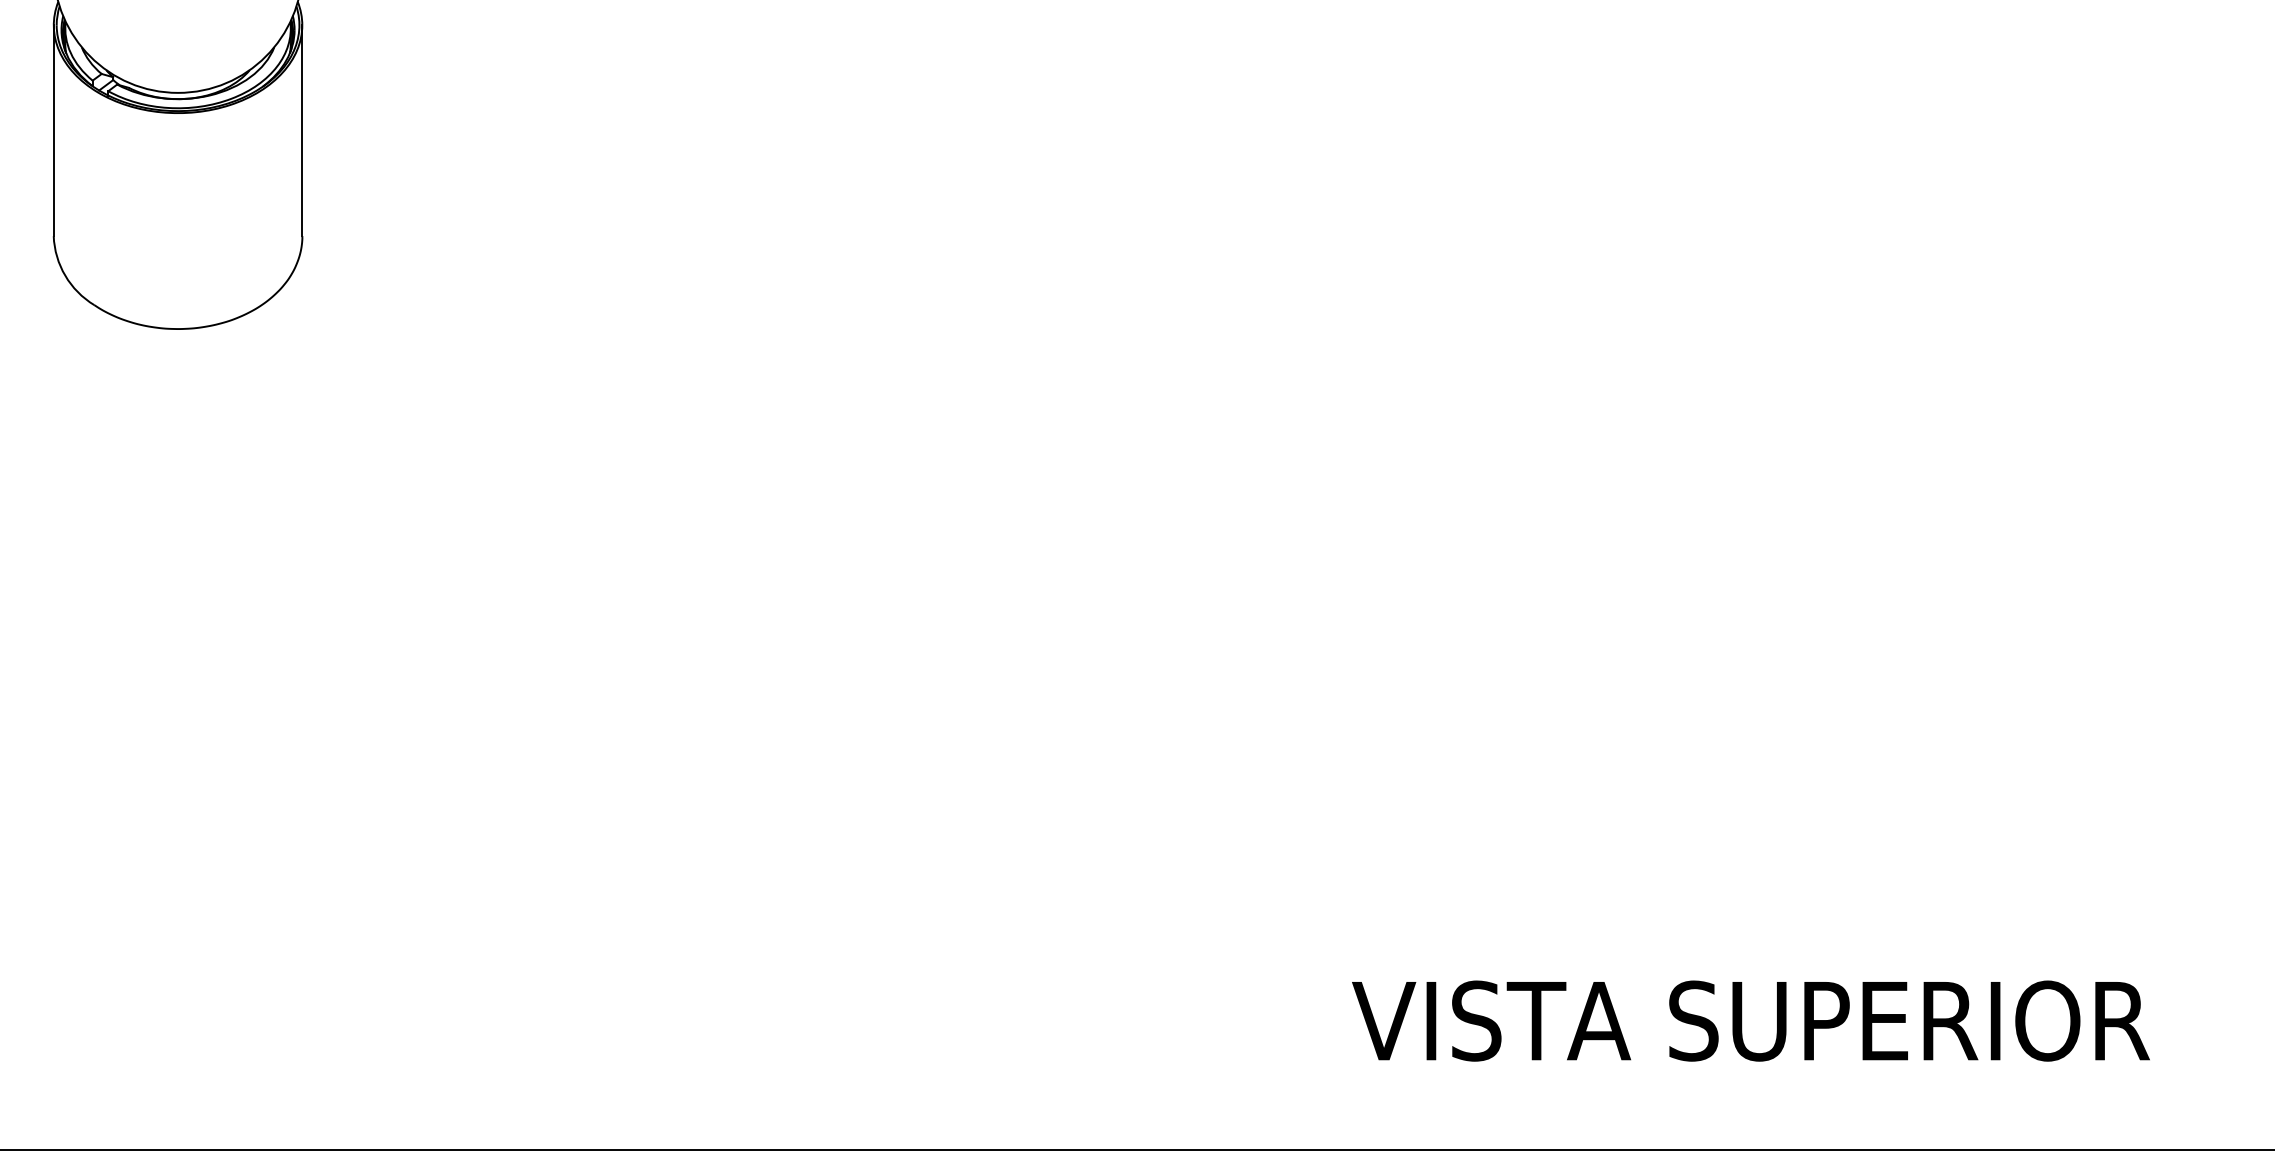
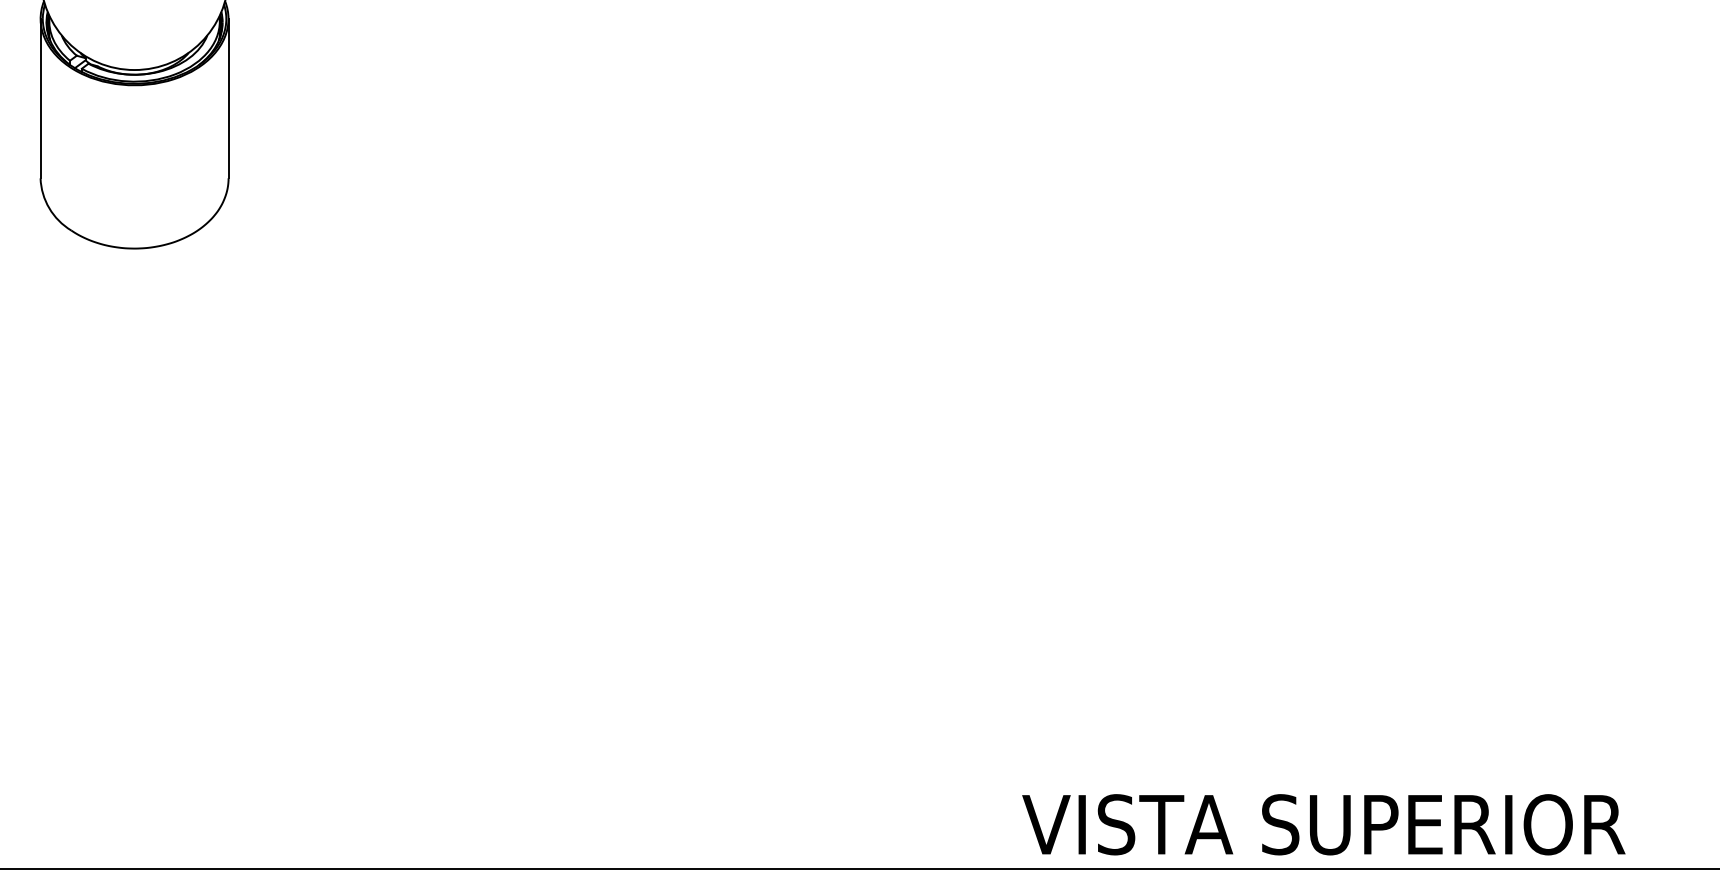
text: (1750, 1020) -> (1323, 824), moved

